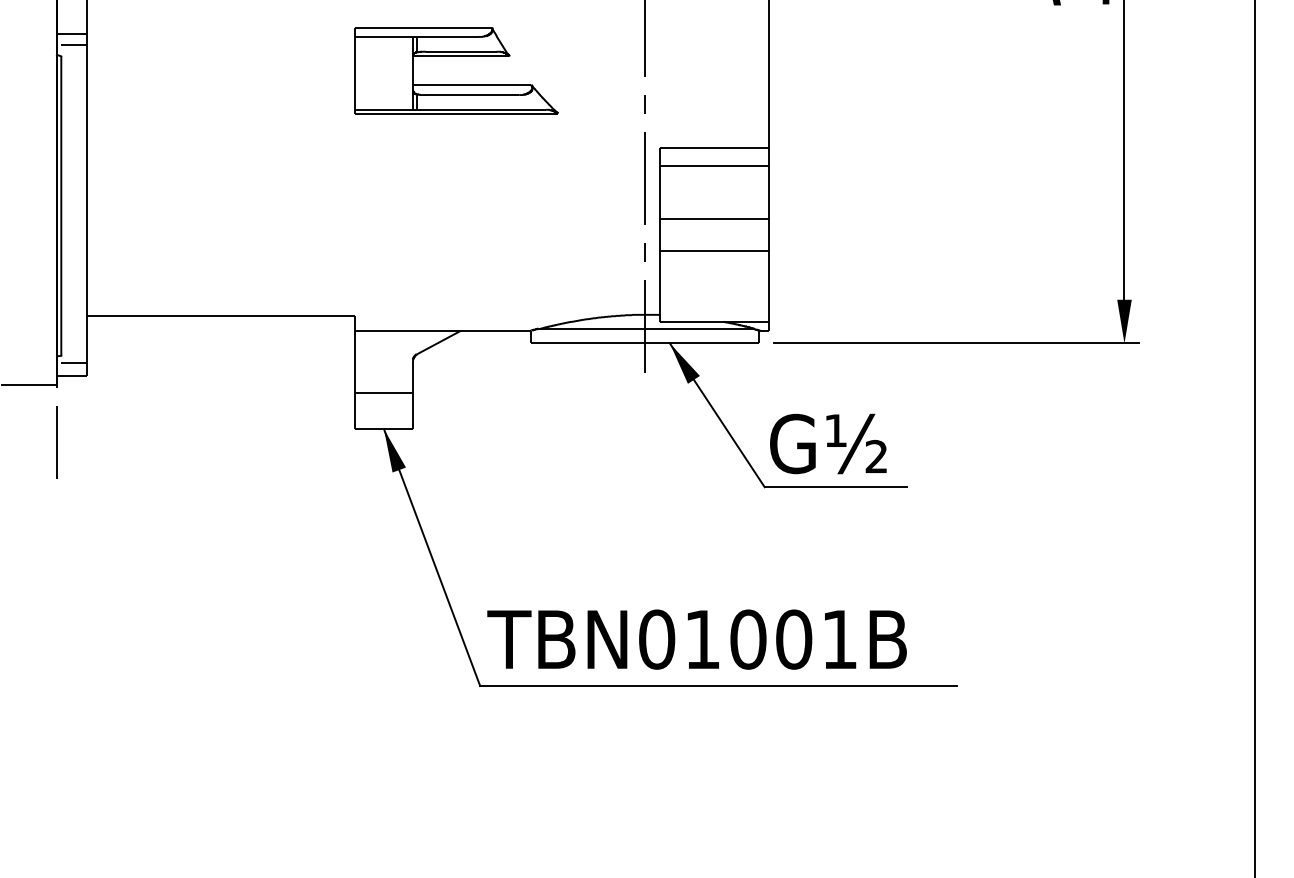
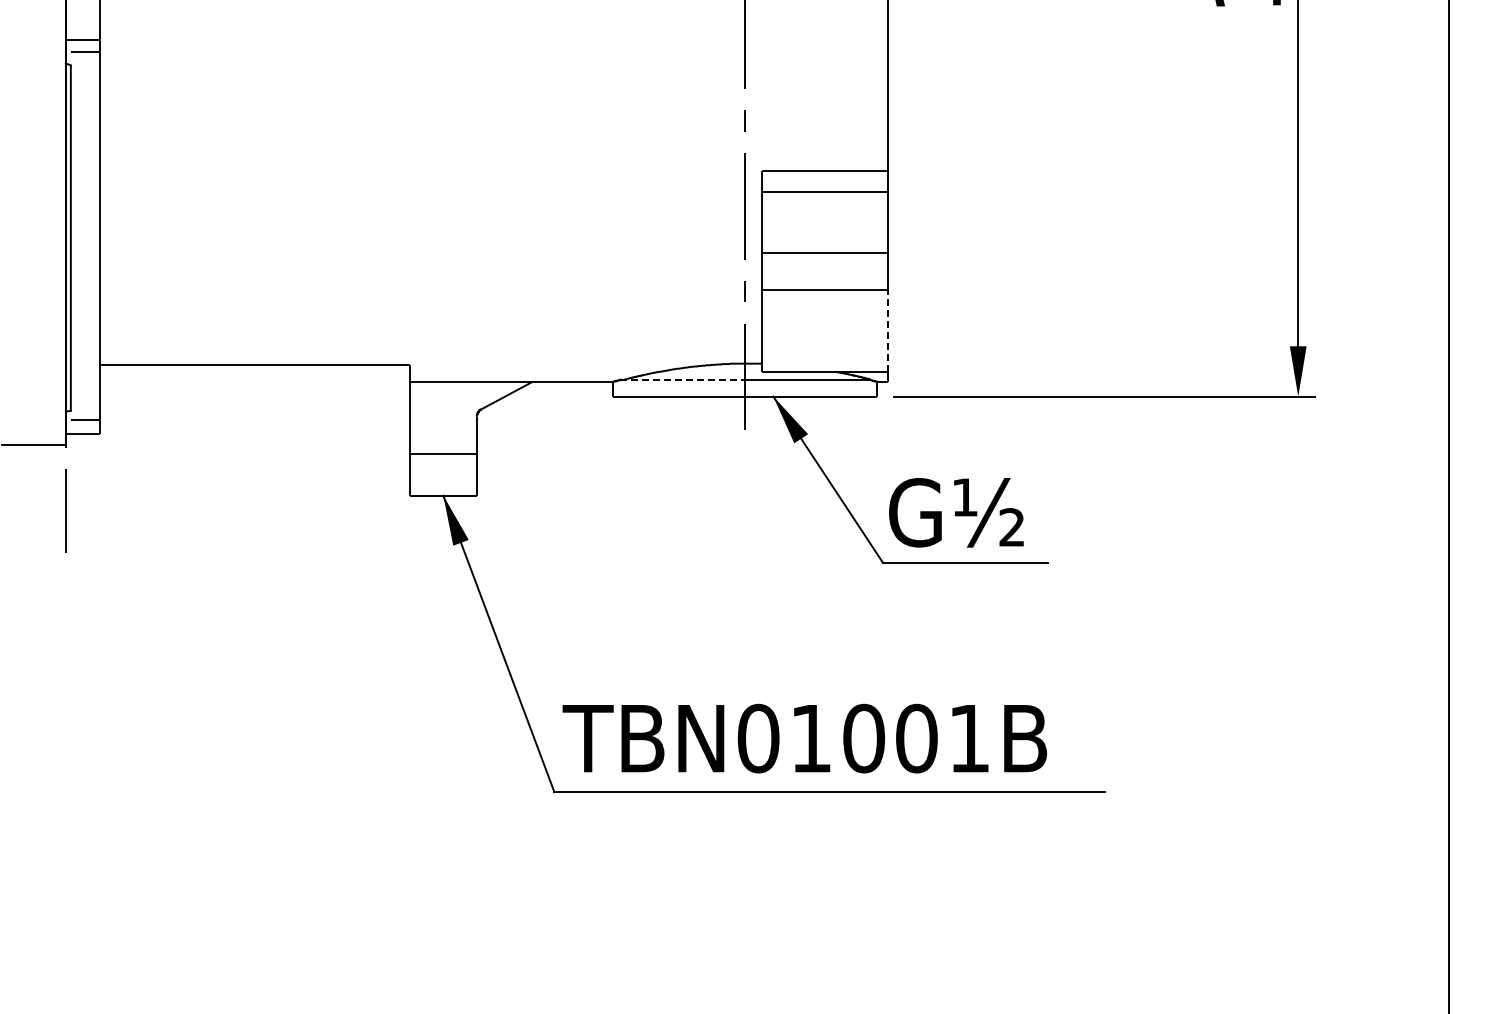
part: (456, 56) -> (526, 65), removed
line: (769, 286) -> (888, 331), solid -> dashed
line: (591, 328) -> (683, 379), solid -> dashed

